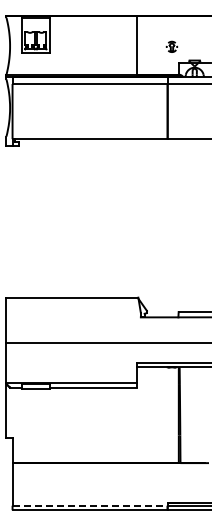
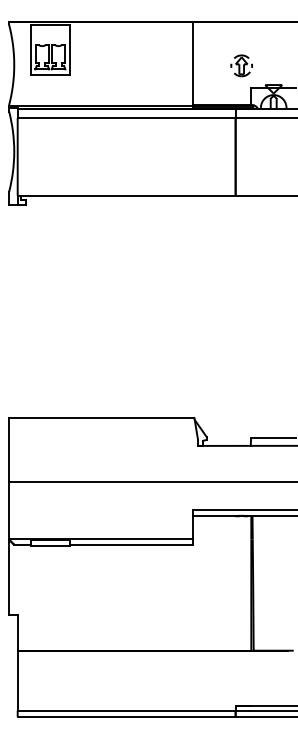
part: (171, 46) -> (241, 65), size x1.43
line: (90, 505) -> (127, 710), dashed -> solid

